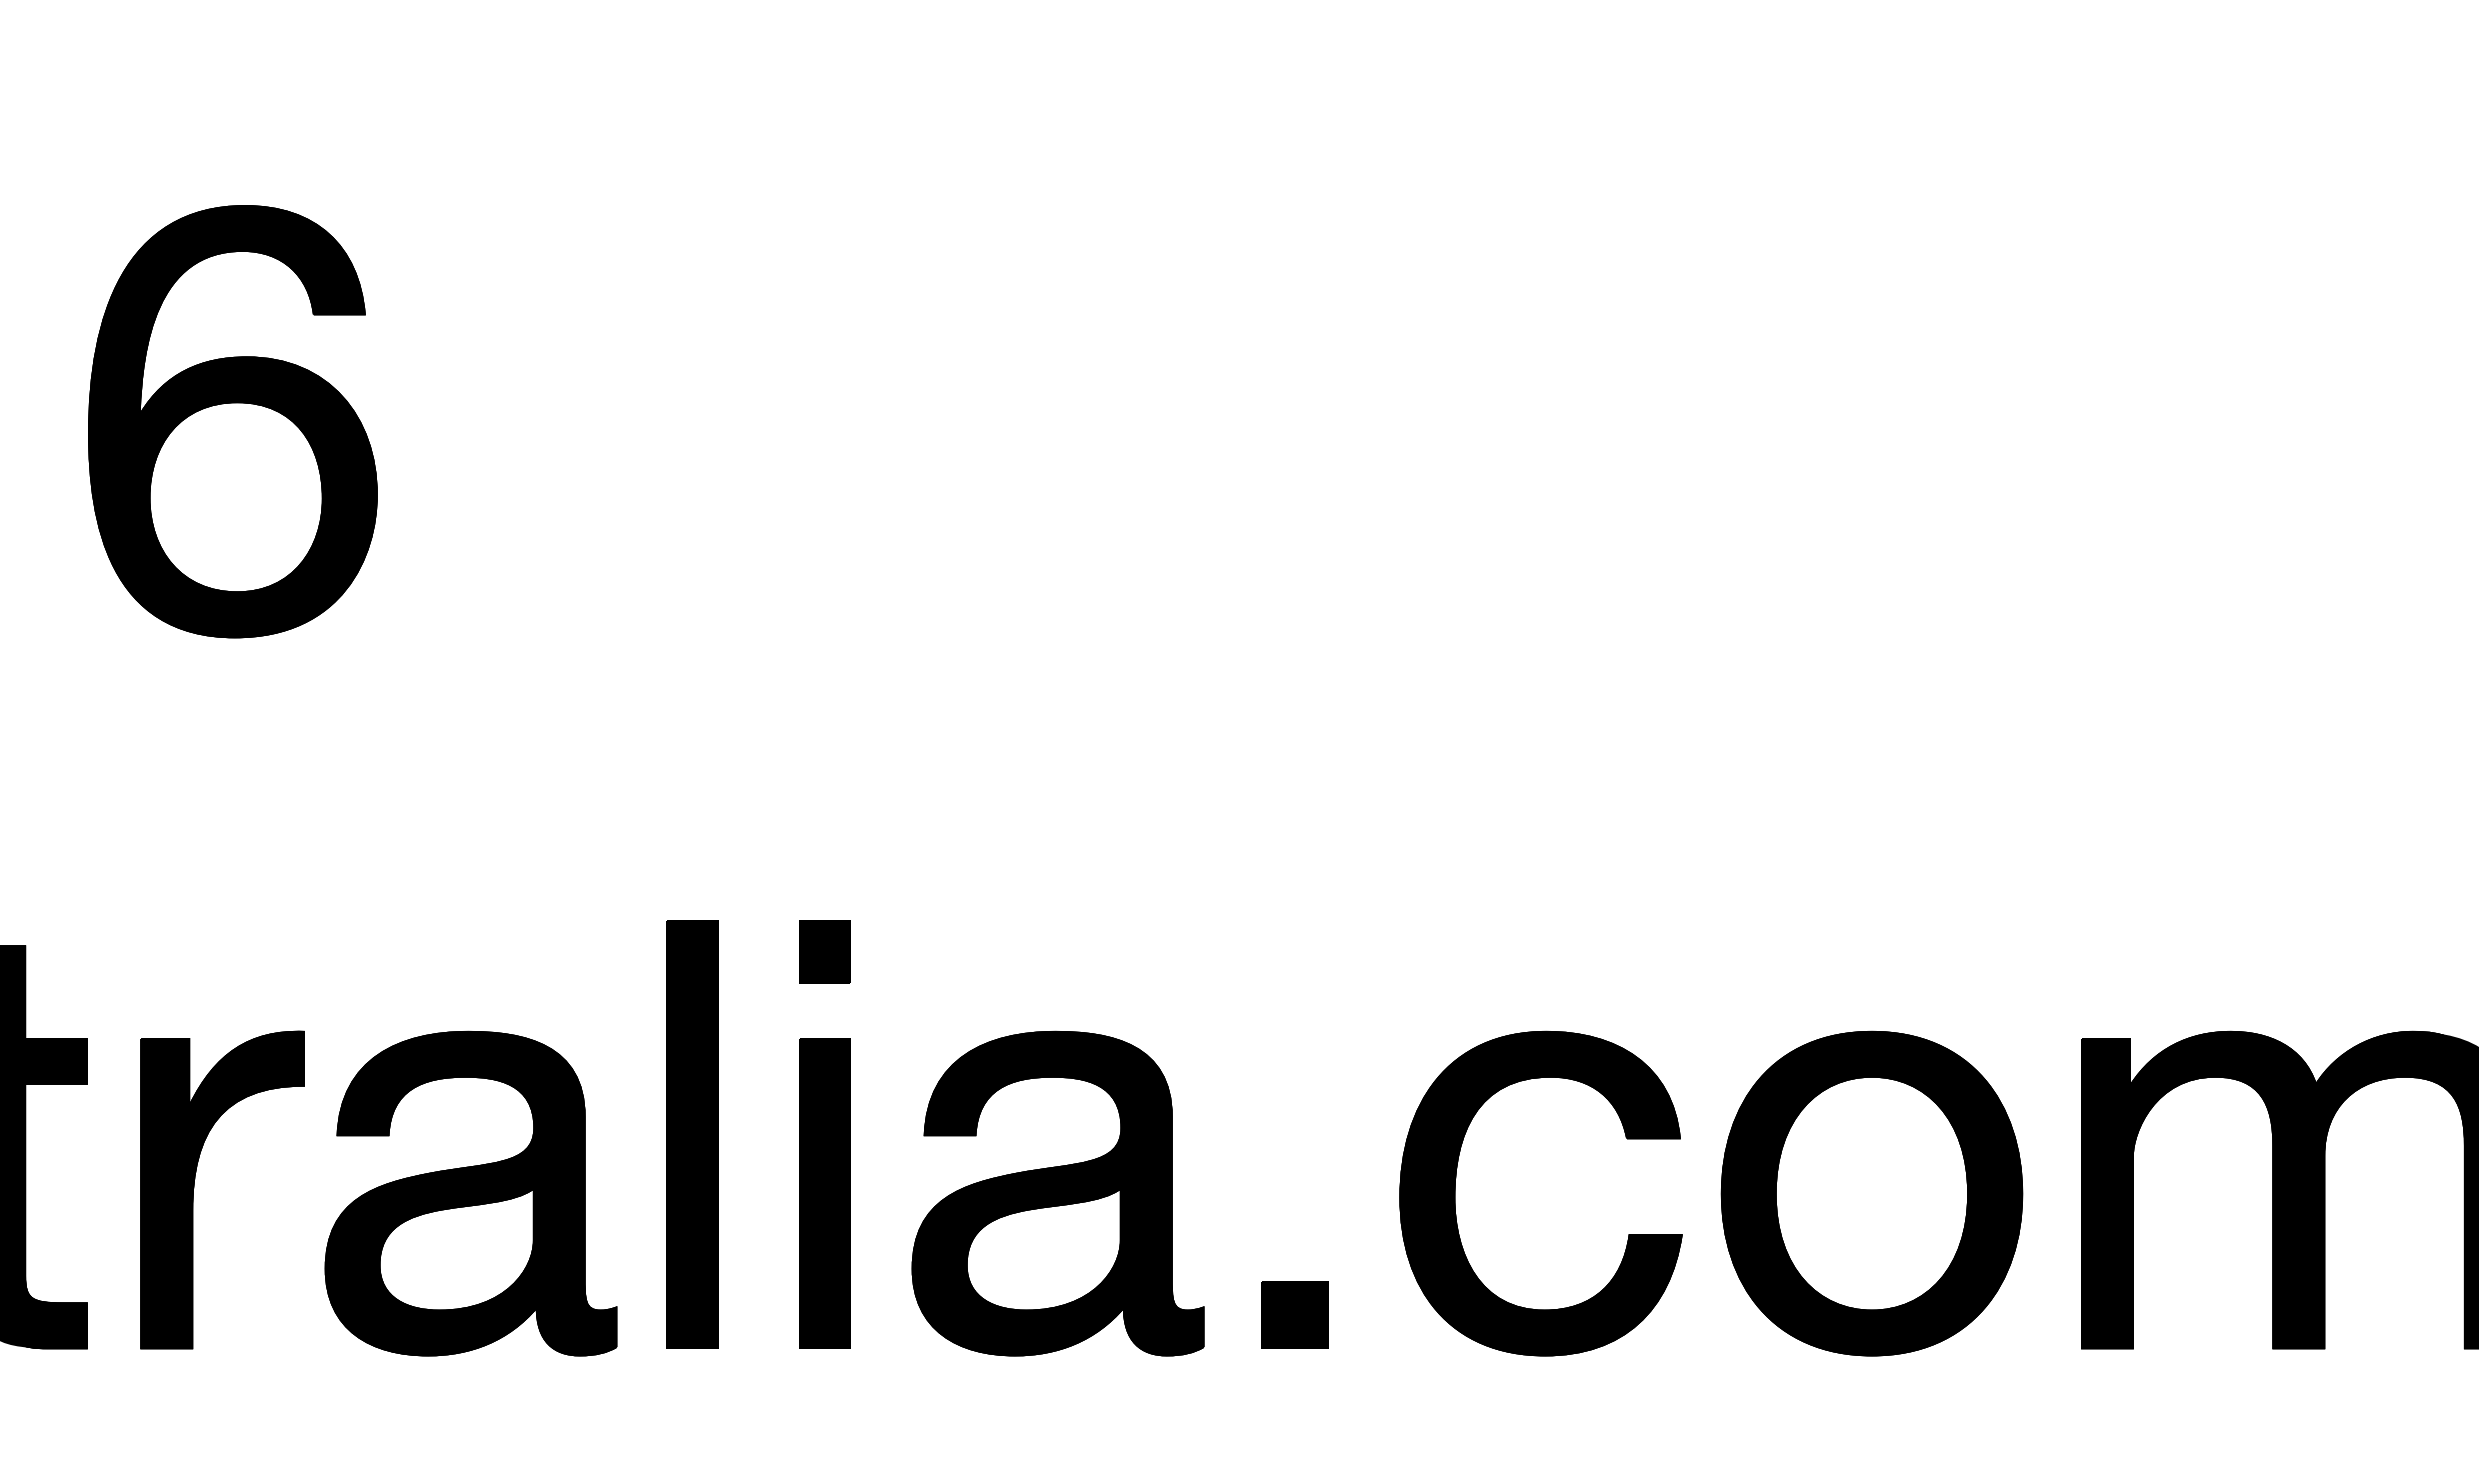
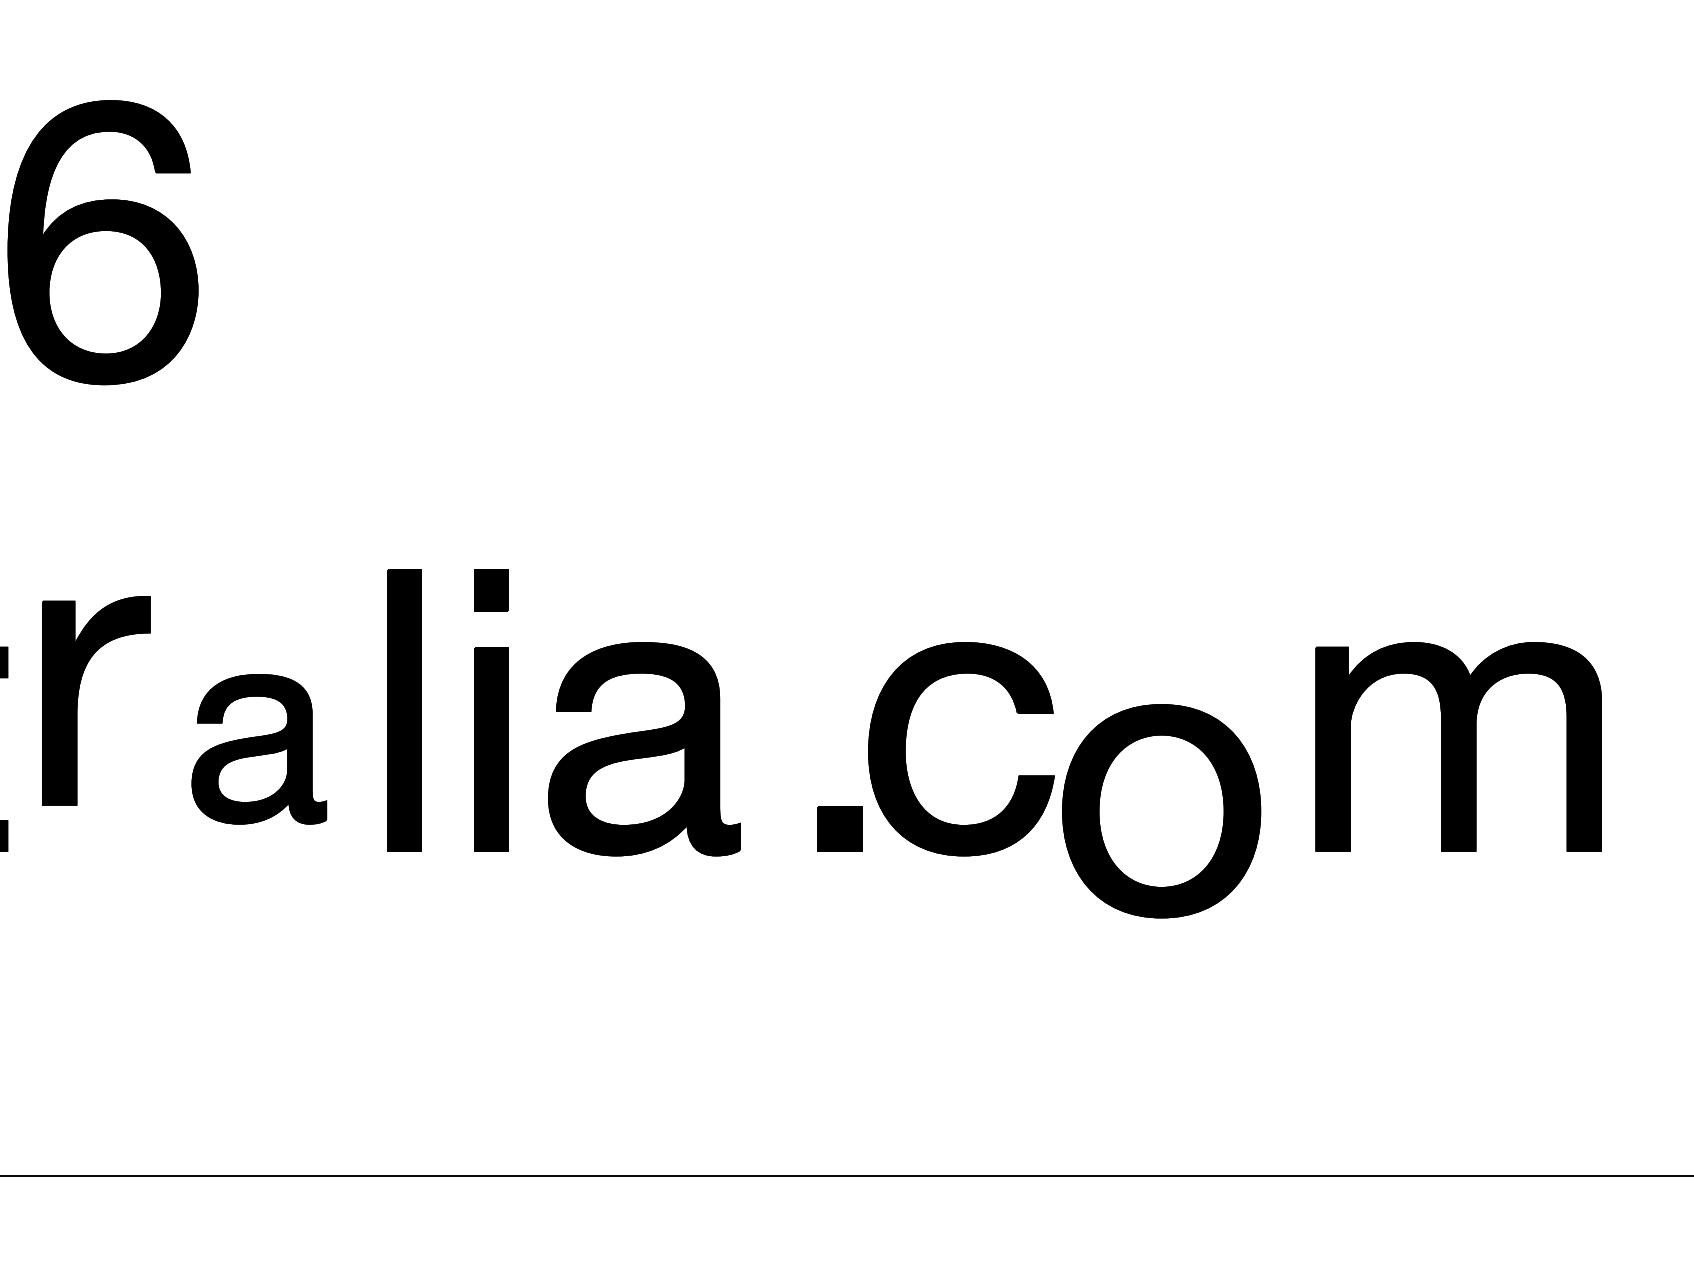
part: (195, 1186) -> (78, 698), moved
part: (471, 1194) -> (259, 749), size x0.7
part: (1871, 1194) -> (1161, 811), moved
part: (1294, 1314) -> (839, 828), moved

